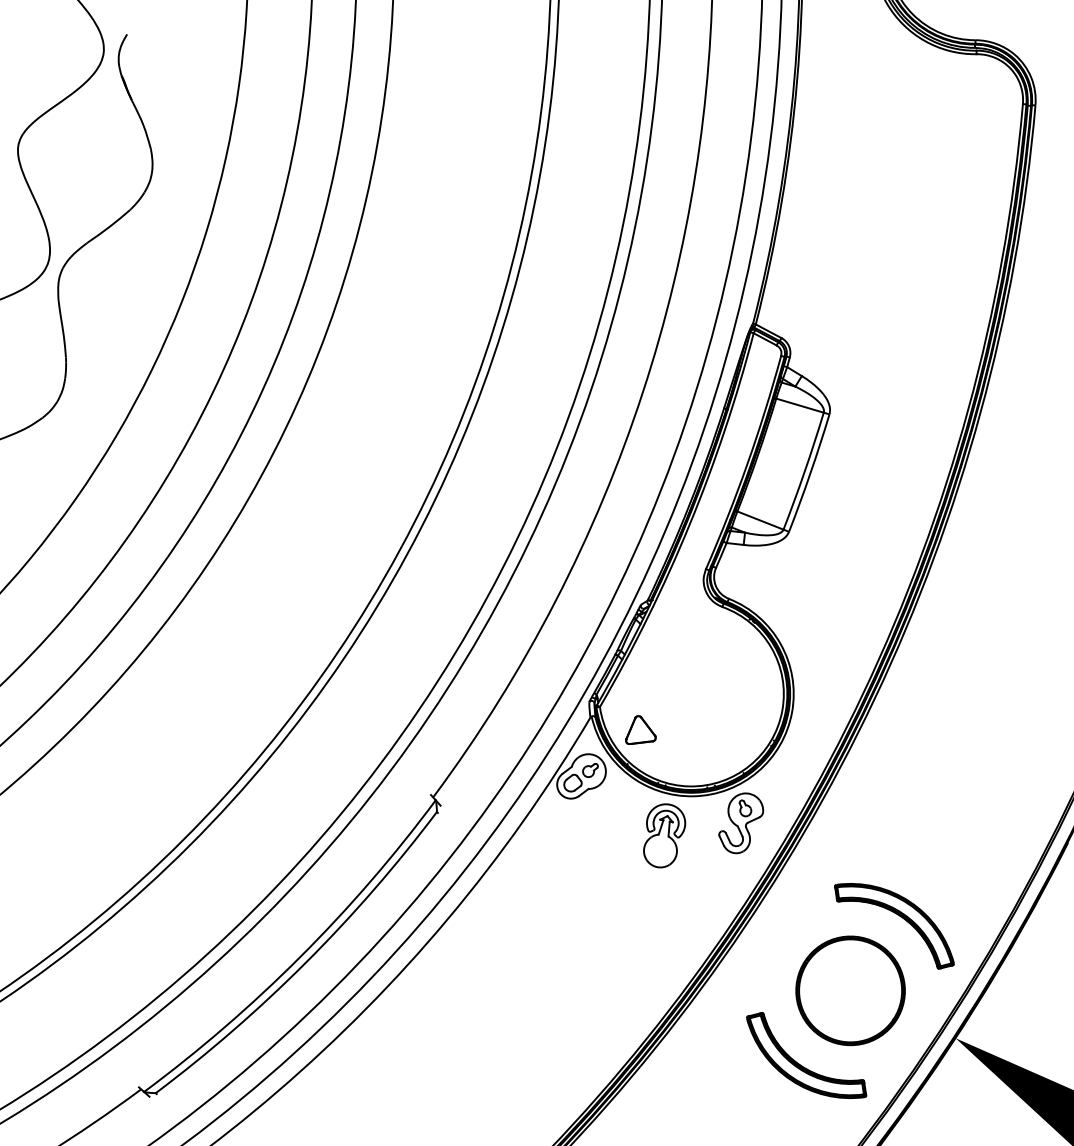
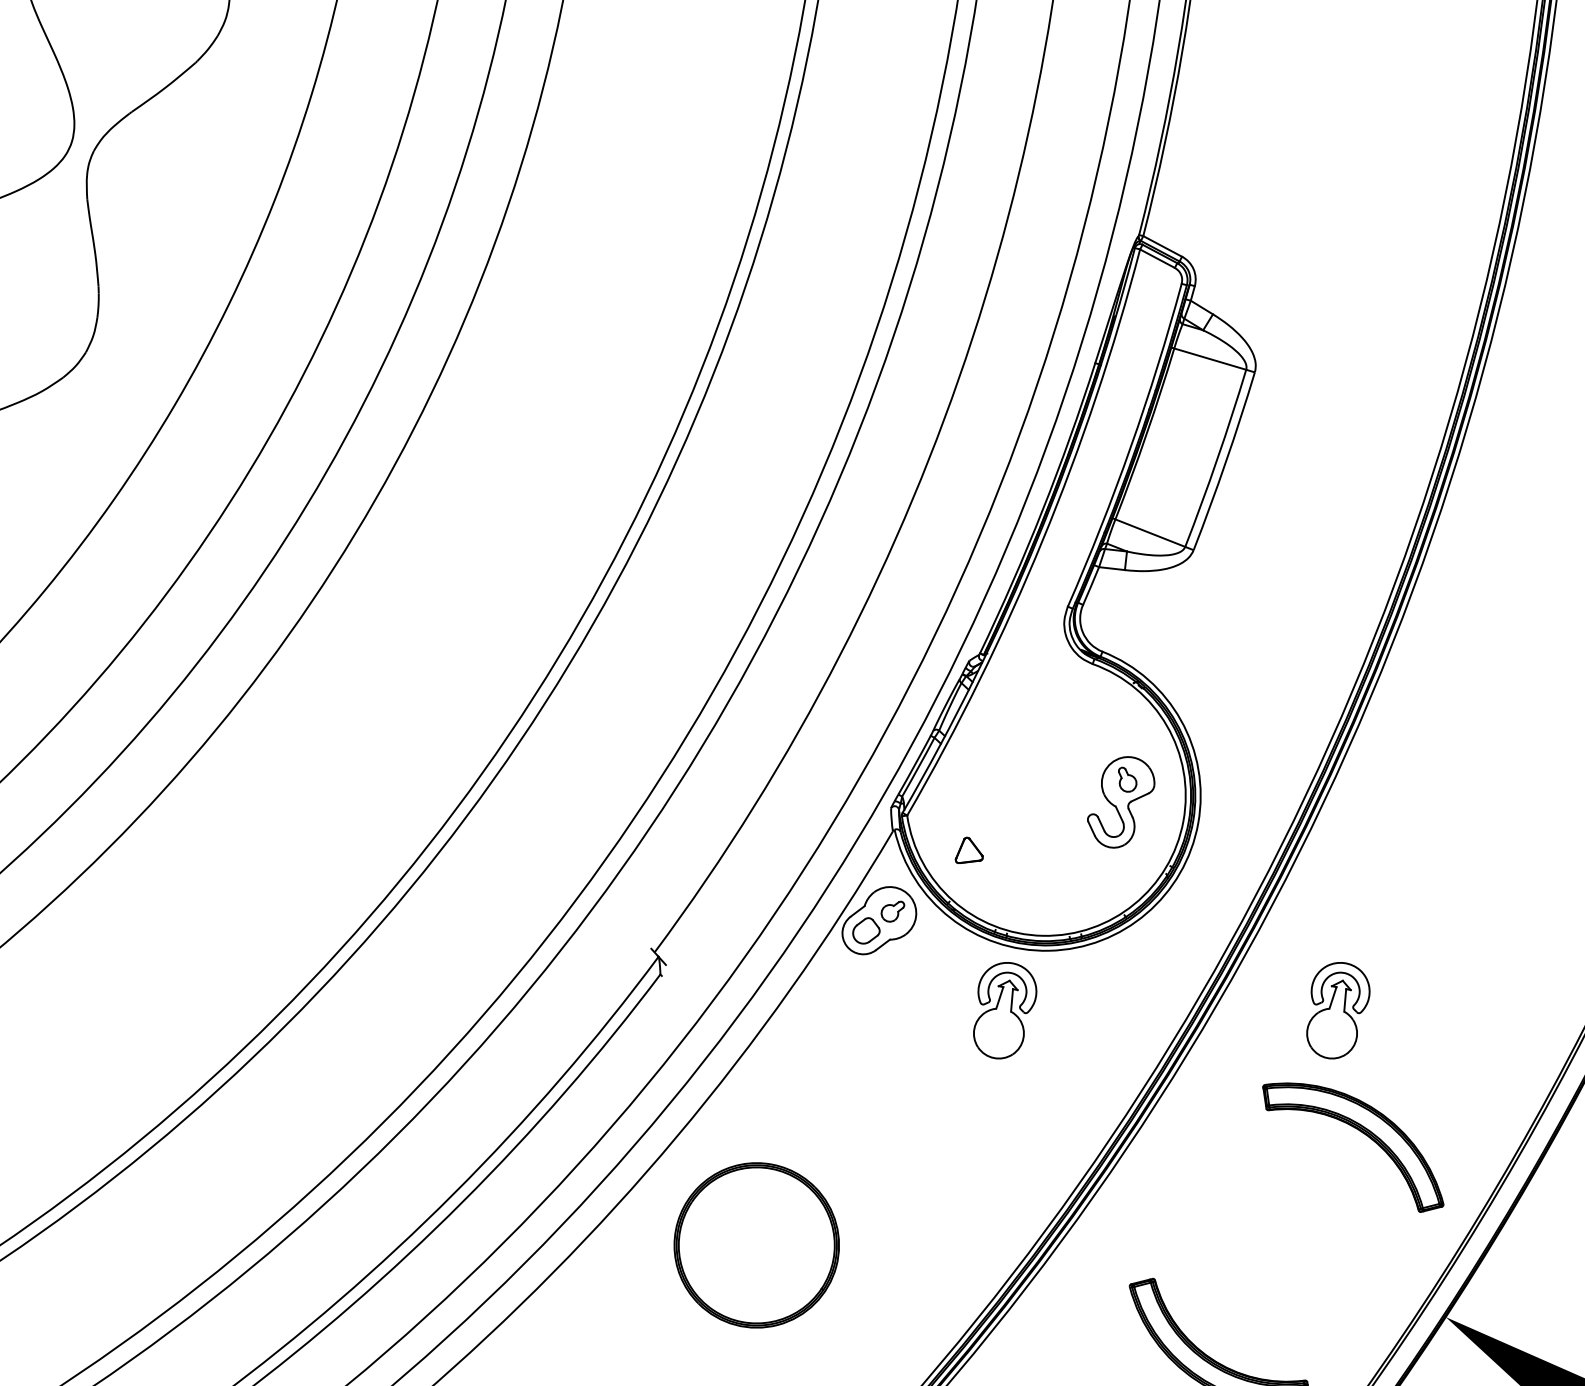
part: (640, 729) -> (968, 849), size x0.6
part: (741, 823) -> (1121, 802), moved
part: (884, 835) -> (1338, 1010), added
part: (850, 990) -> (756, 1244), moved

